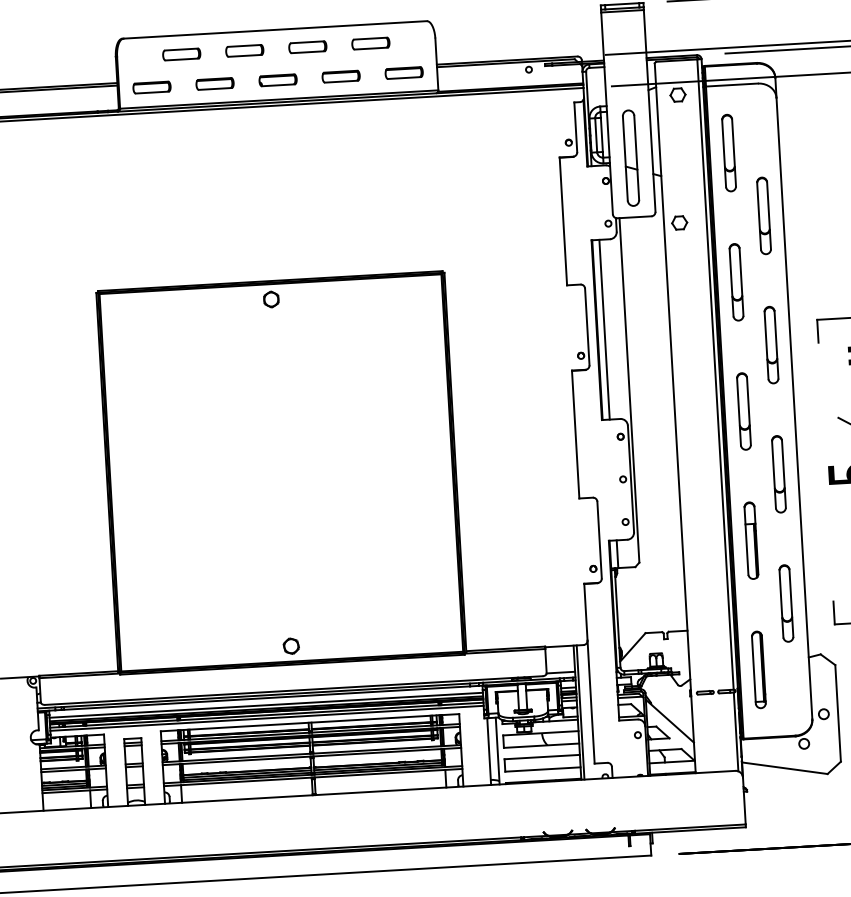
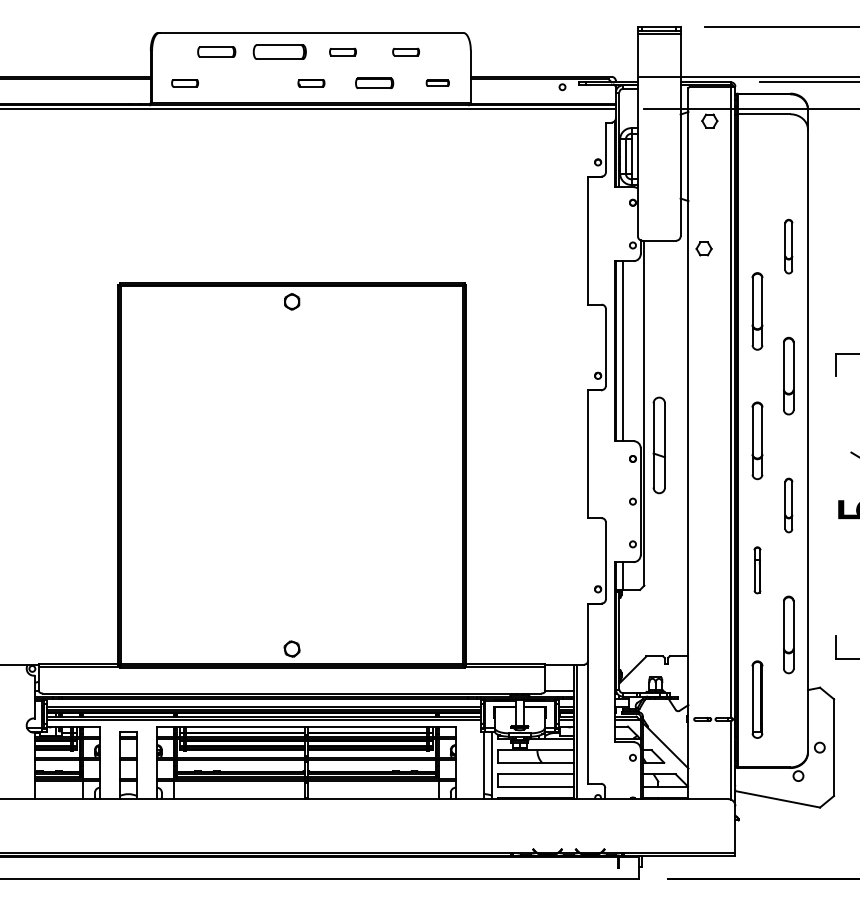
part: (370, 43) -> (405, 51), size x0.7
part: (307, 46) -> (342, 51), size x0.7
part: (244, 50) -> (279, 51), size x1.4
part: (403, 72) -> (437, 82), size x0.6
part: (278, 79) -> (311, 82), size x0.7
part: (214, 83) -> (247, 82), removed
part: (151, 86) -> (184, 82), size x0.7
part: (729, 152) -> (757, 181), removed
part: (630, 158) -> (658, 445), moved
part: (763, 215) -> (788, 246), size x0.7
part: (778, 474) -> (788, 505), size x0.7
part: (751, 540) -> (757, 570), size x0.6

